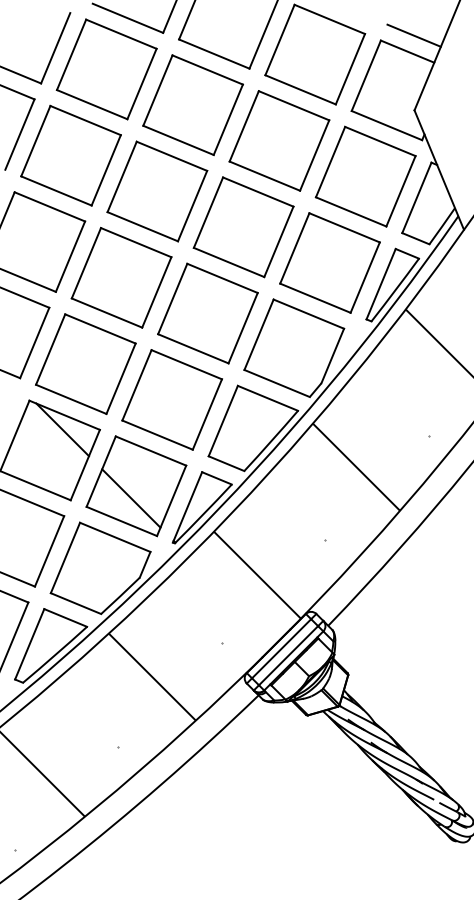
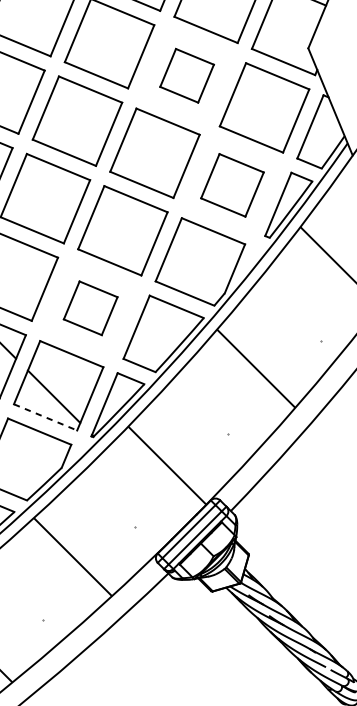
part: (279, 140) -> (187, 75), size x0.6
part: (329, 262) -> (232, 184), size x0.7
part: (171, 399) -> (90, 307), size x0.6
line: (122, 521) -> (46, 417), solid -> dashed

